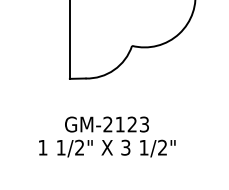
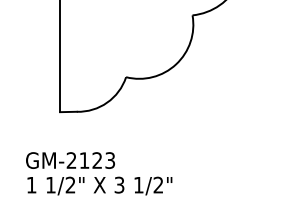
text: (106, 124) -> (70, 160), moved

